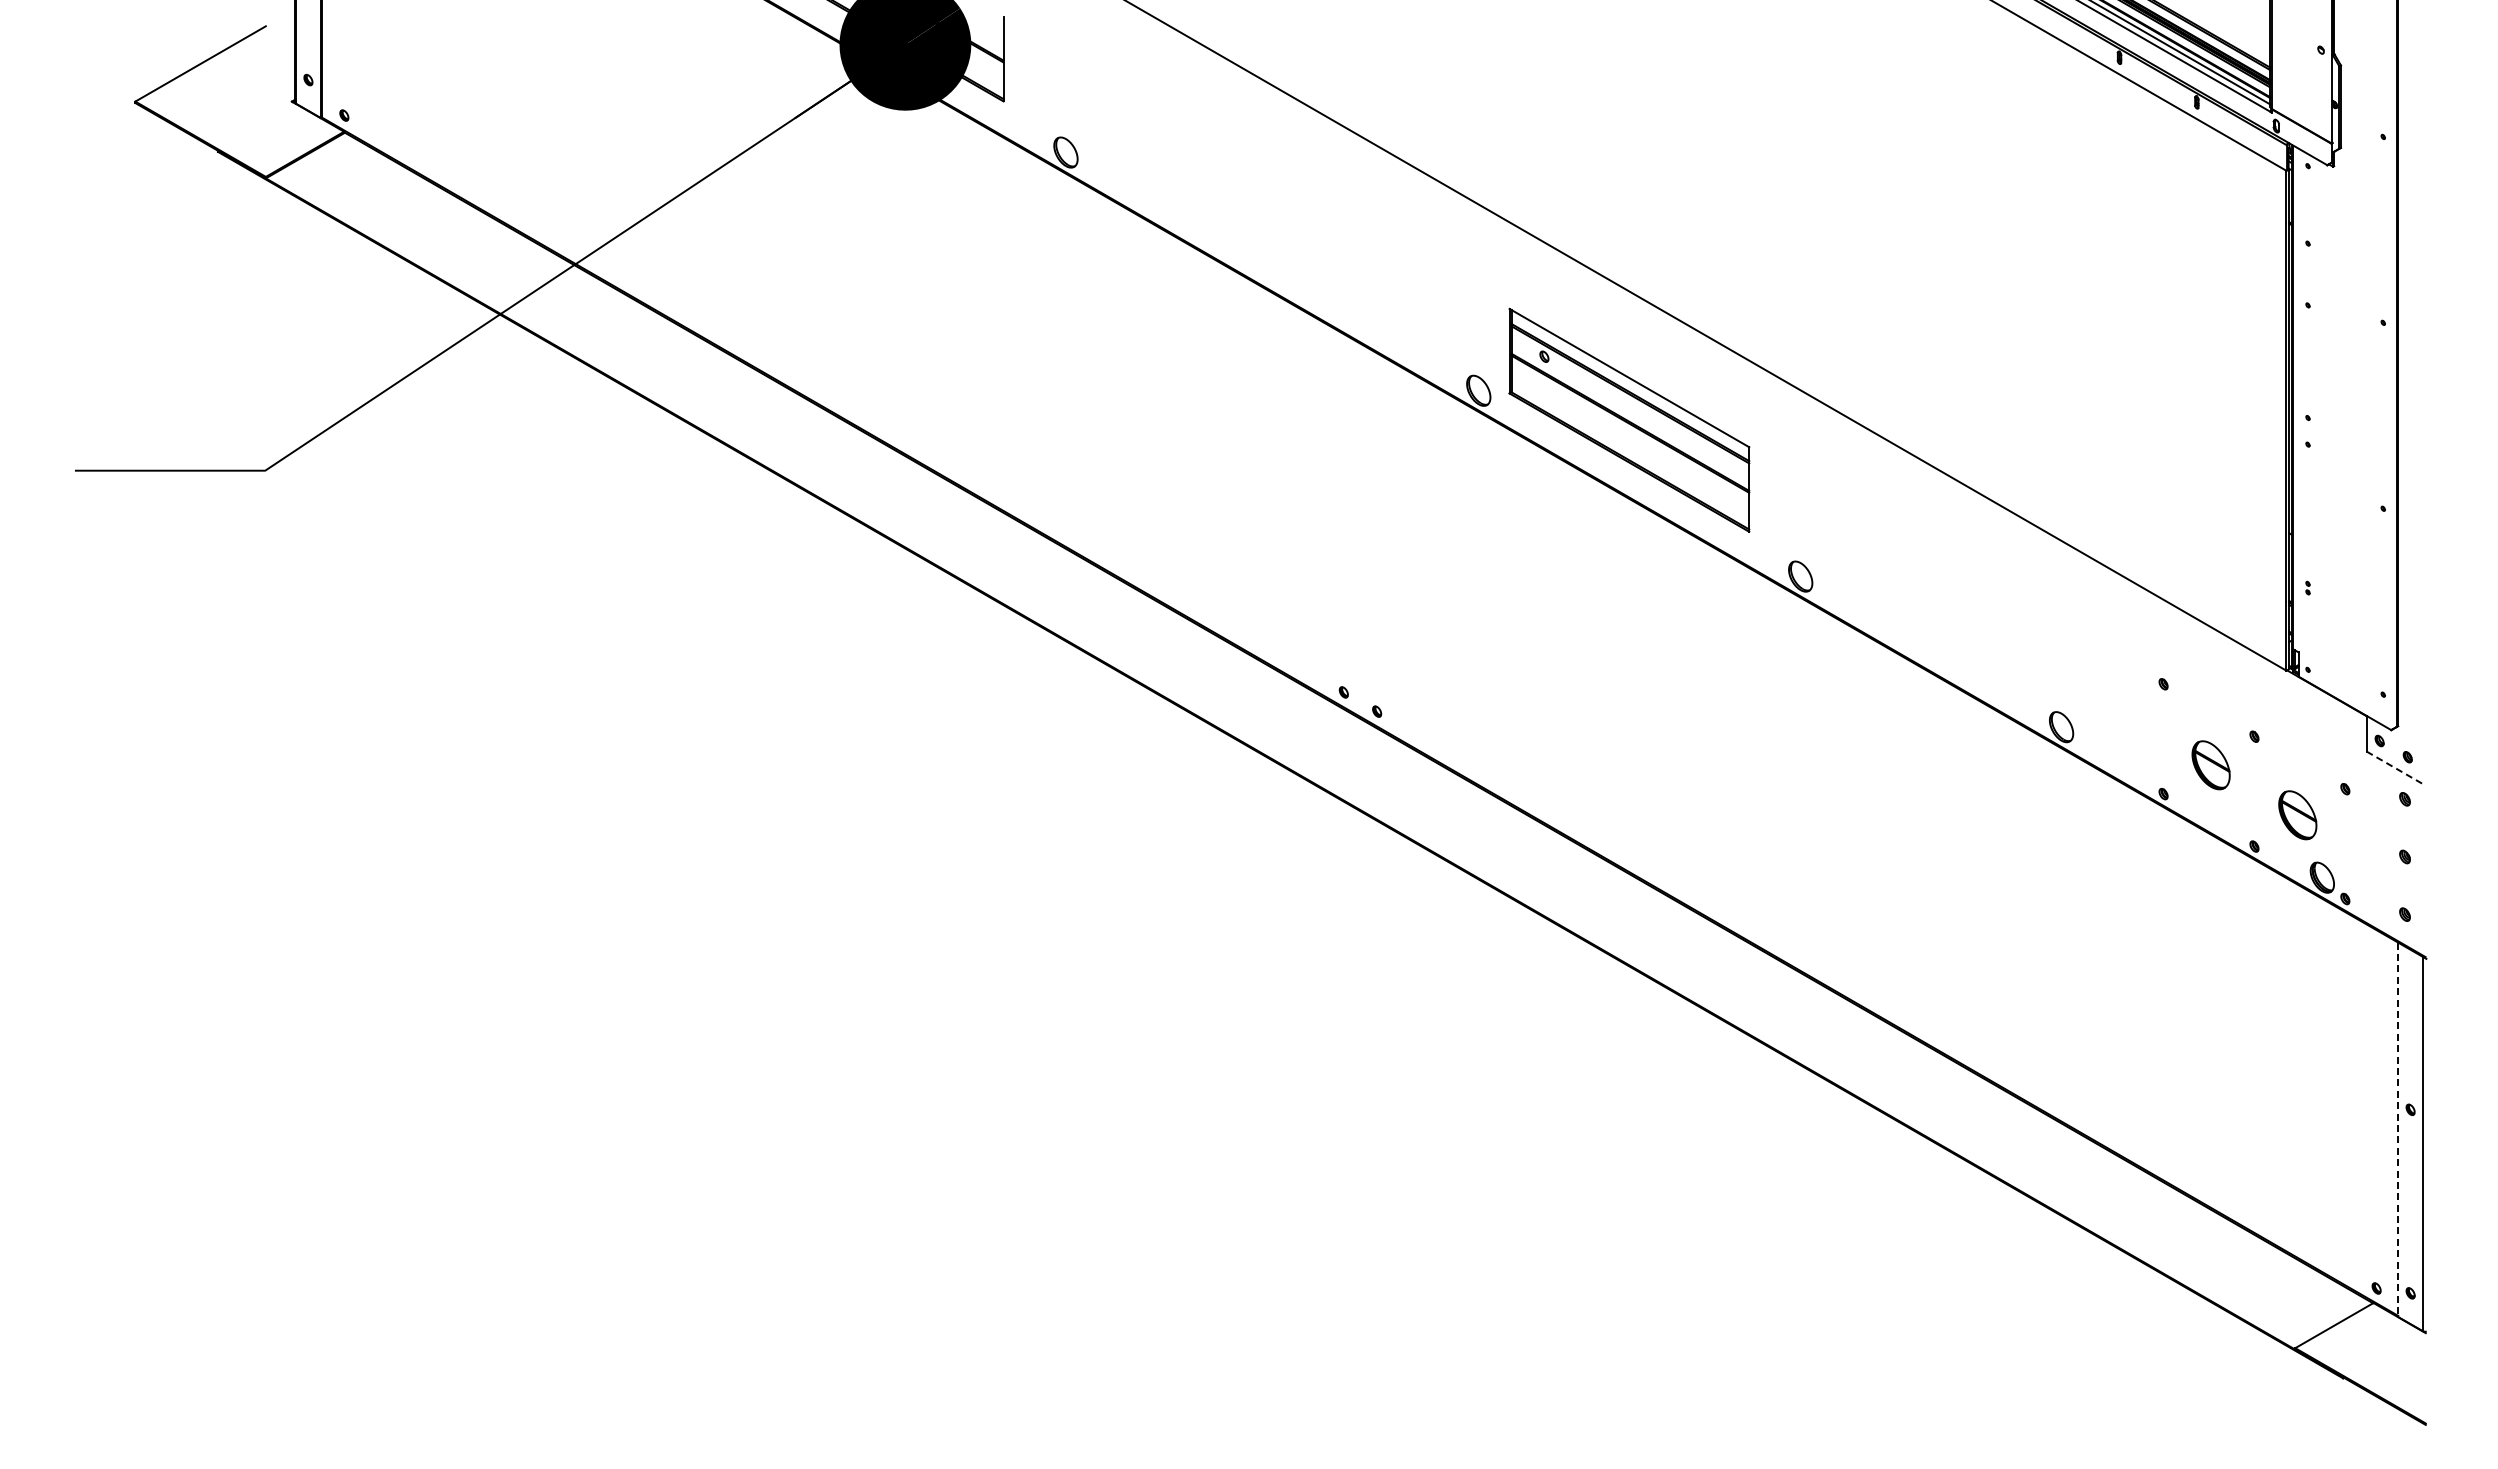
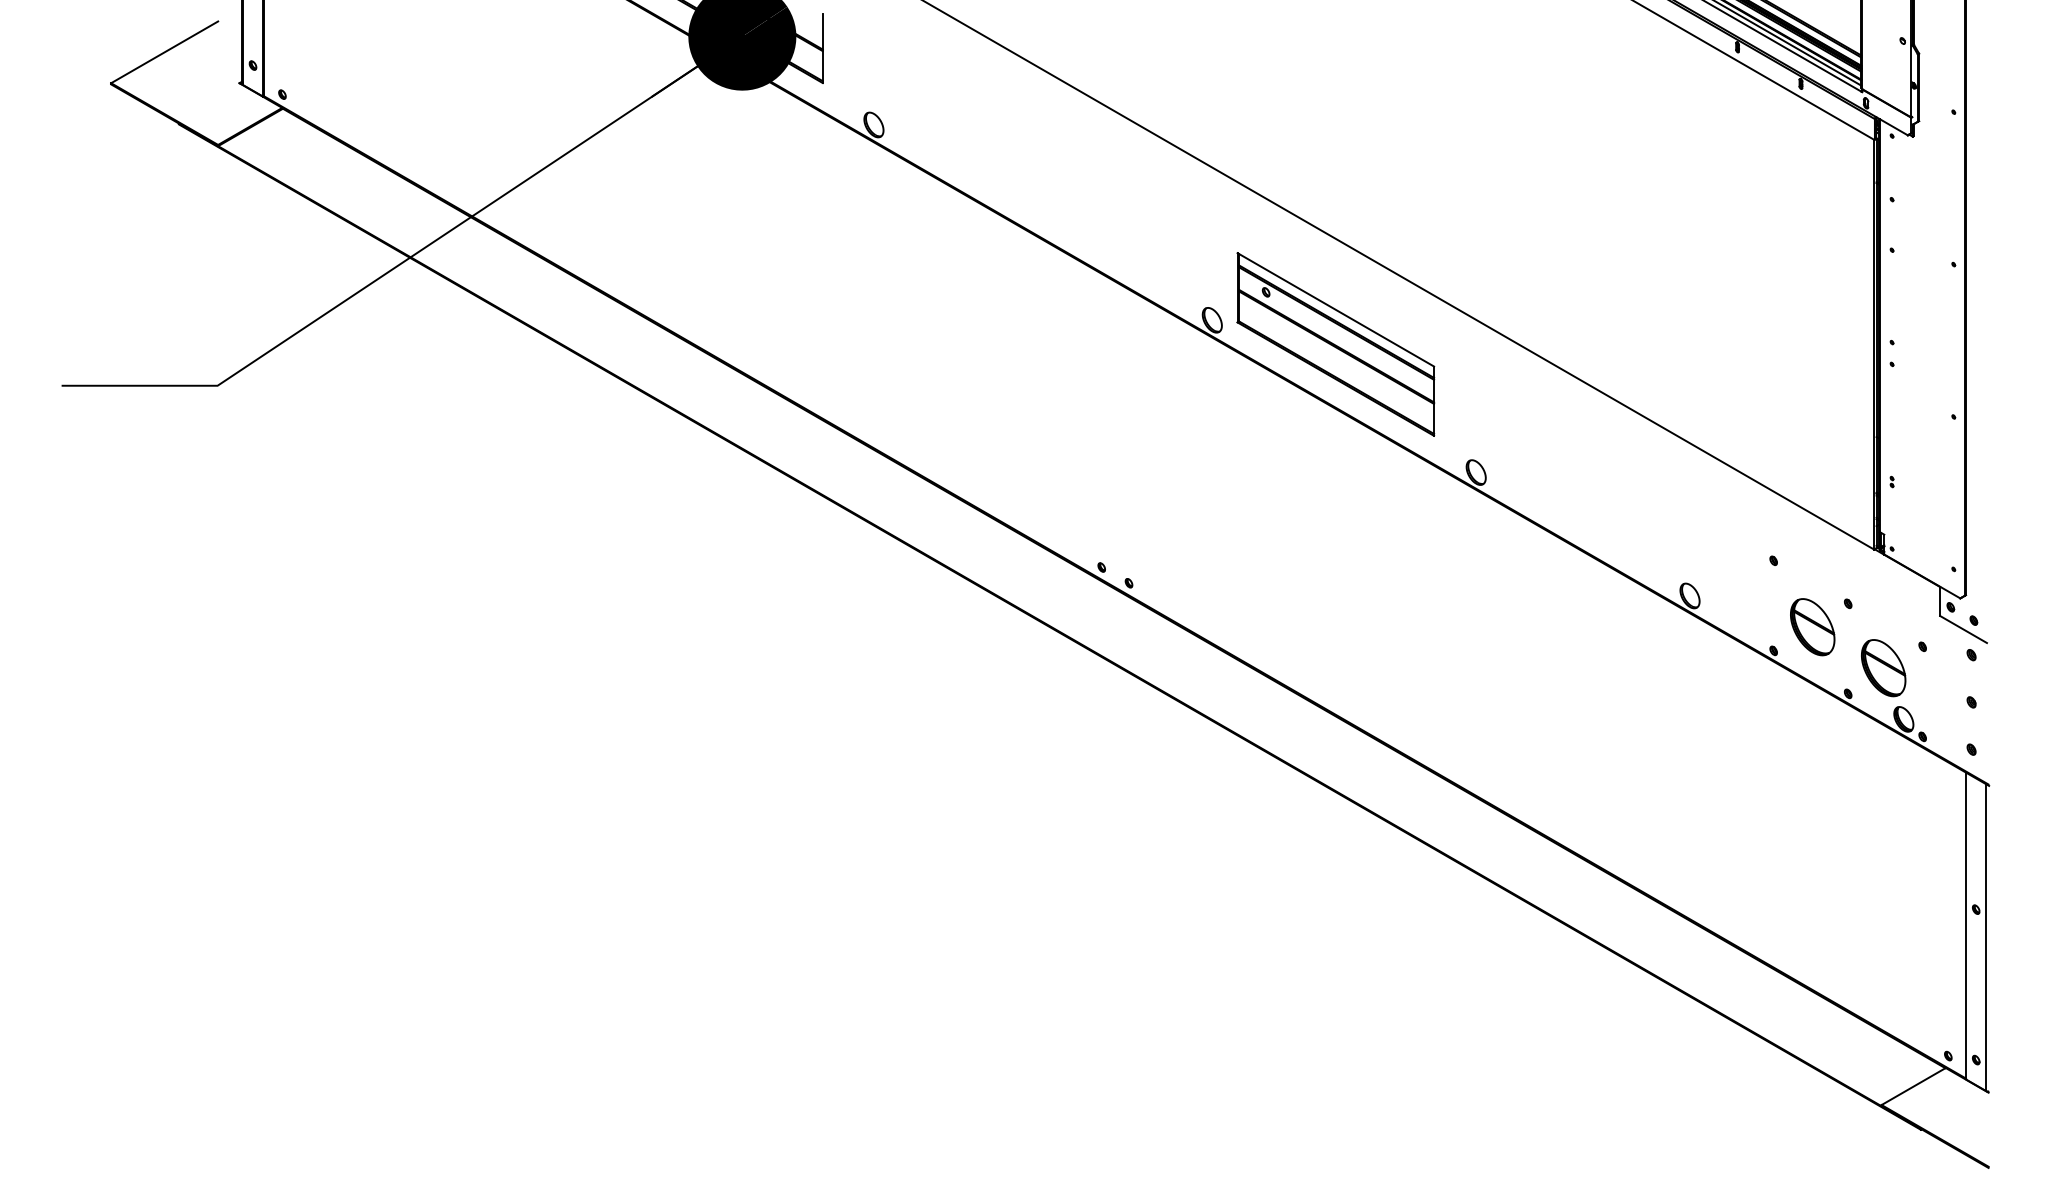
part: (2210, 765) -> (1812, 627), size x1.43
line: (2395, 768) -> (1963, 629), dashed -> solid
part: (2297, 815) -> (1883, 668), size x1.43
line: (2398, 1130) -> (1966, 926), dashed -> solid

